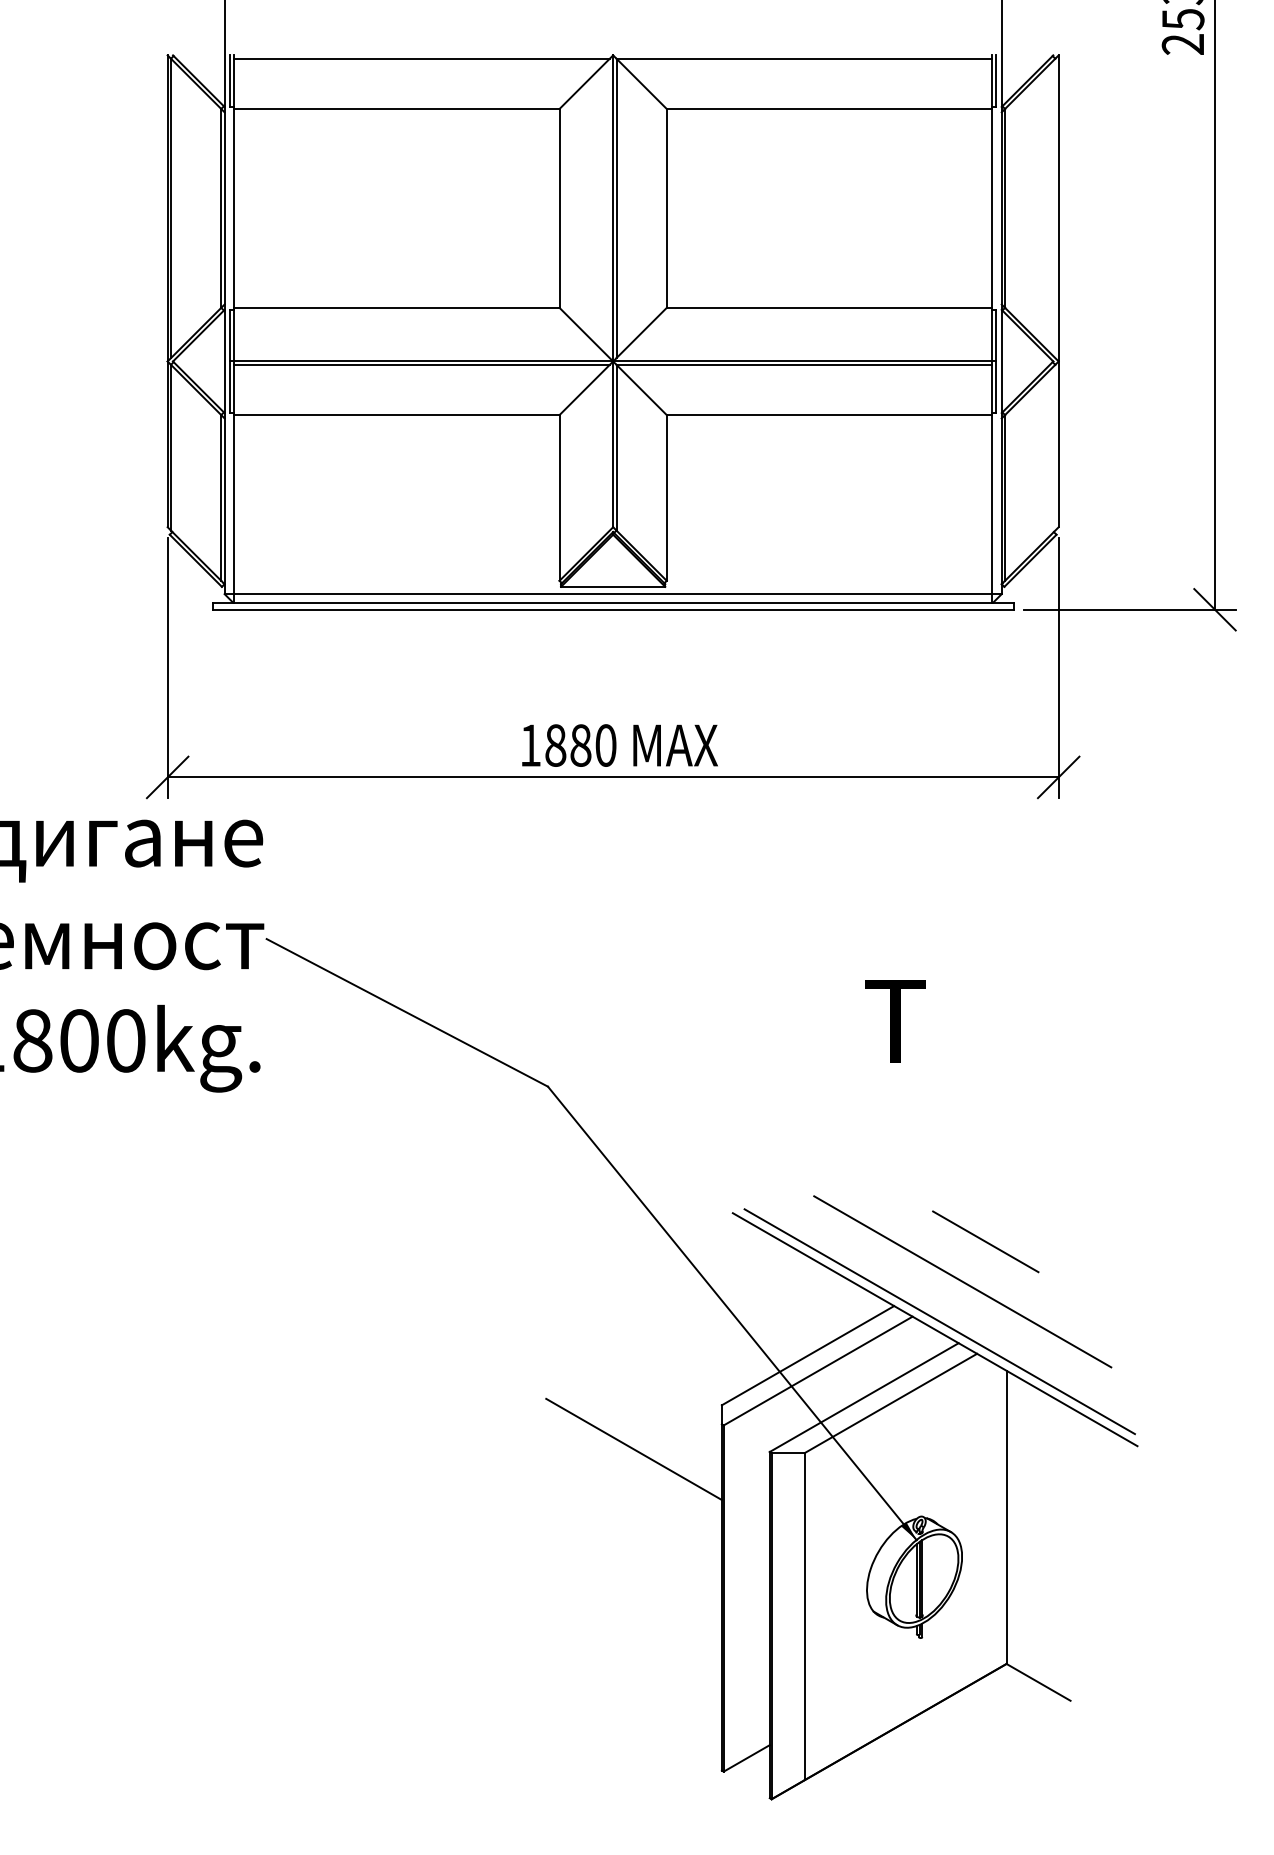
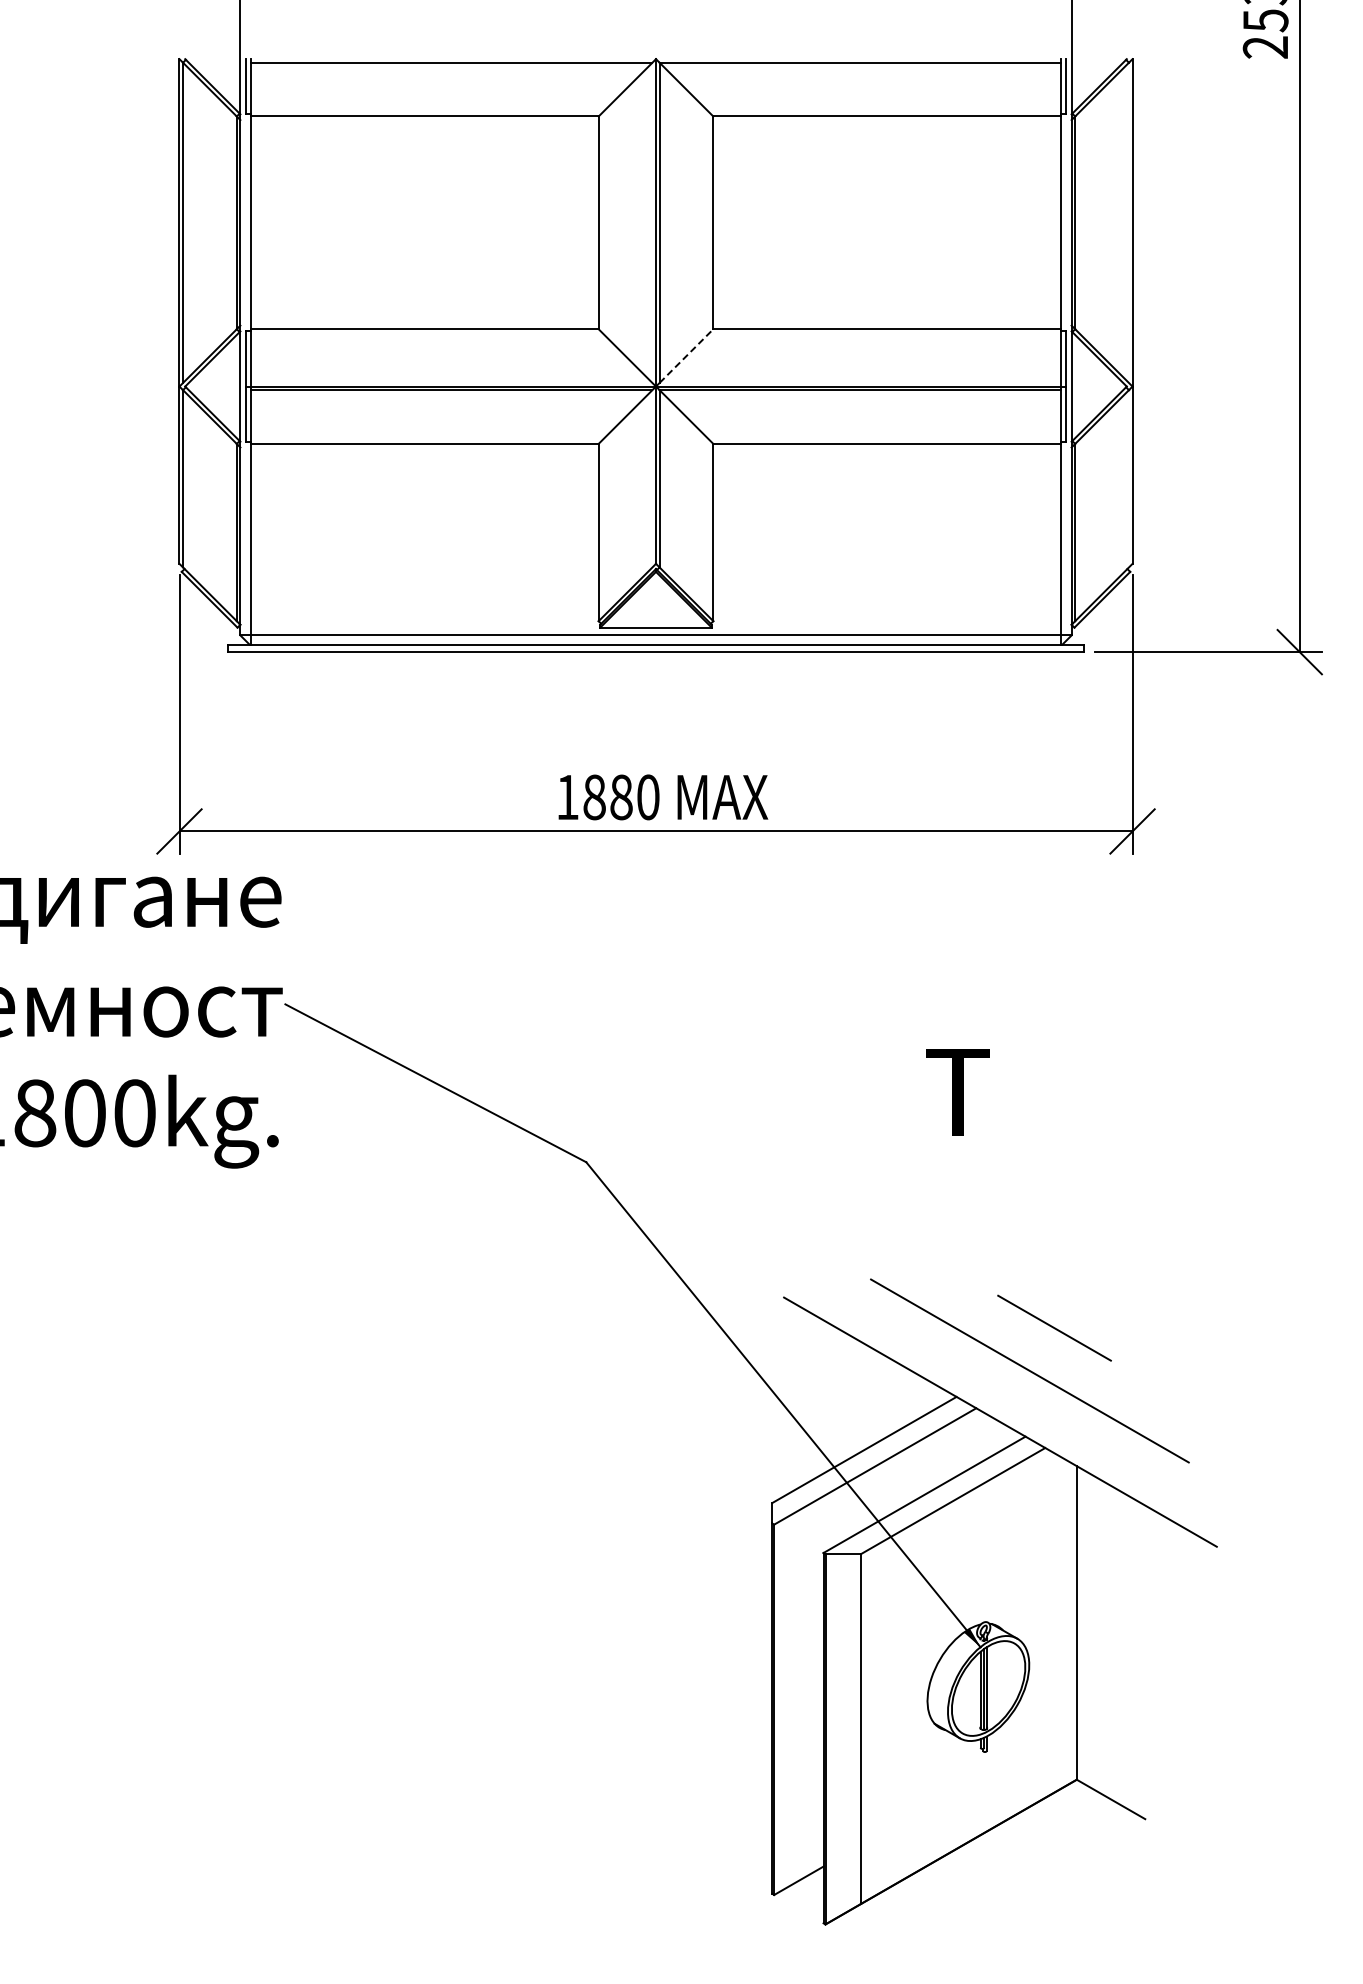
line: (641, 332) -> (686, 355), solid -> dashed
line: (939, 1321) -> (1005, 1413), removed
line: (634, 1449) -> (678, 1550), removed

